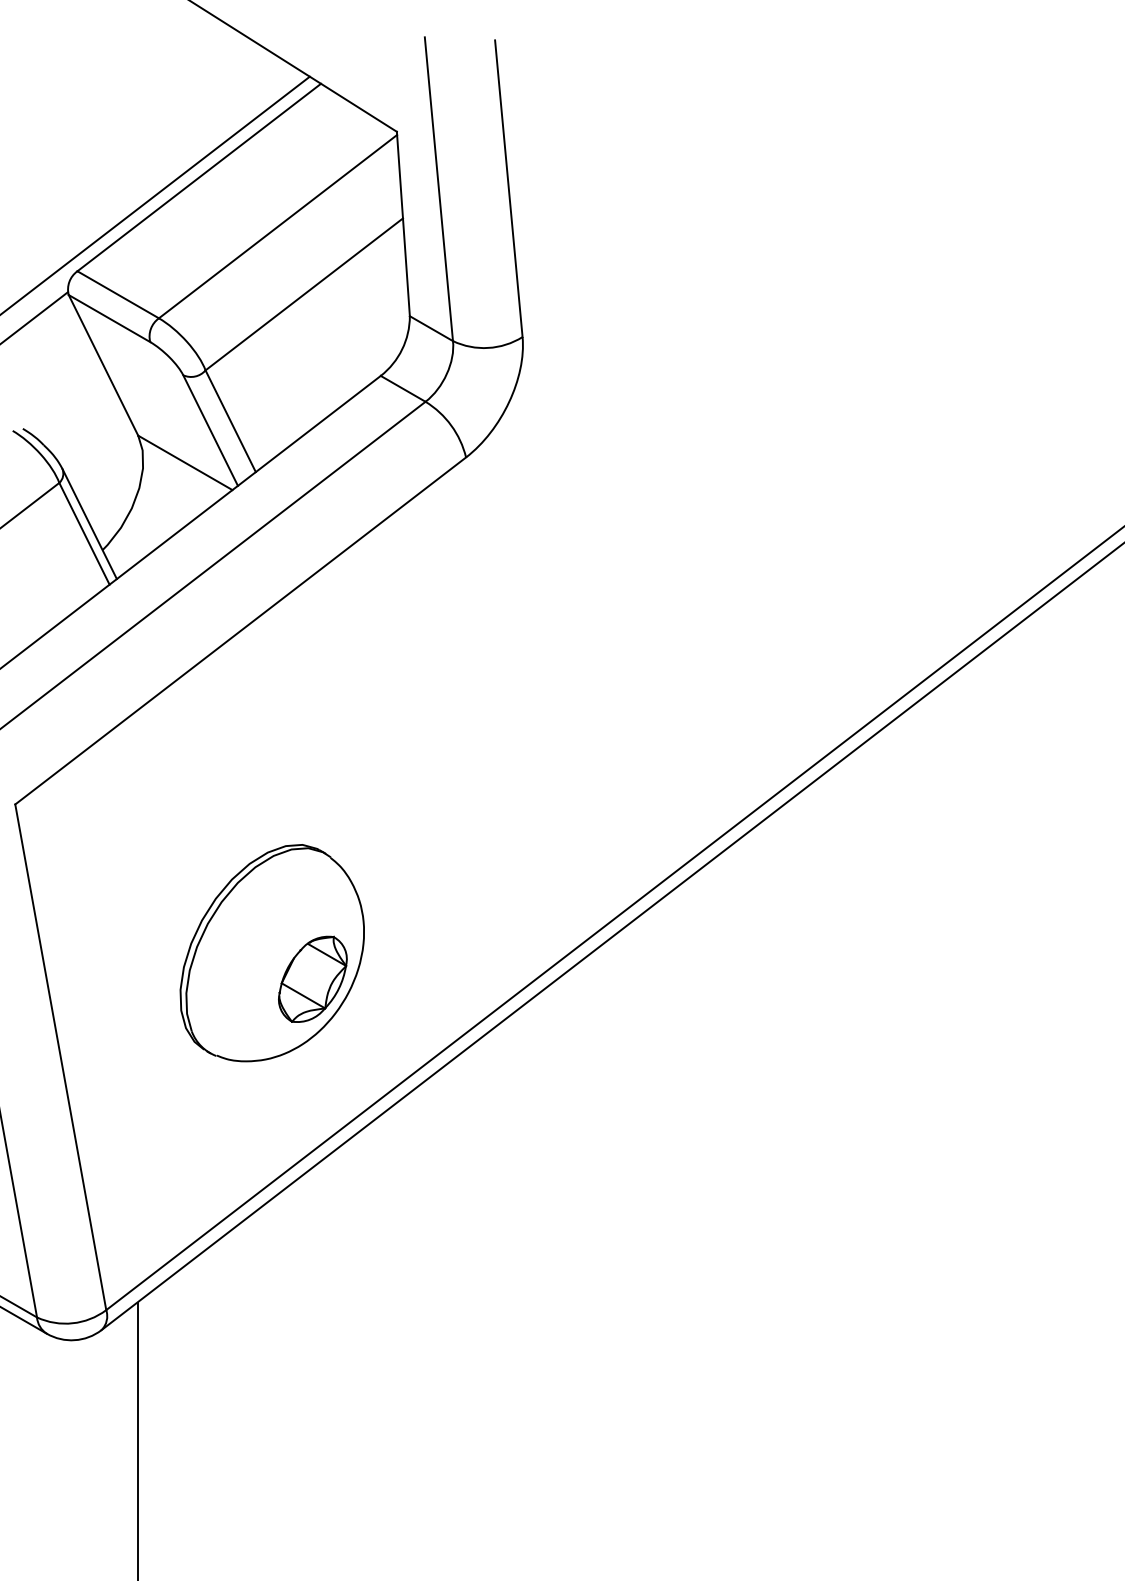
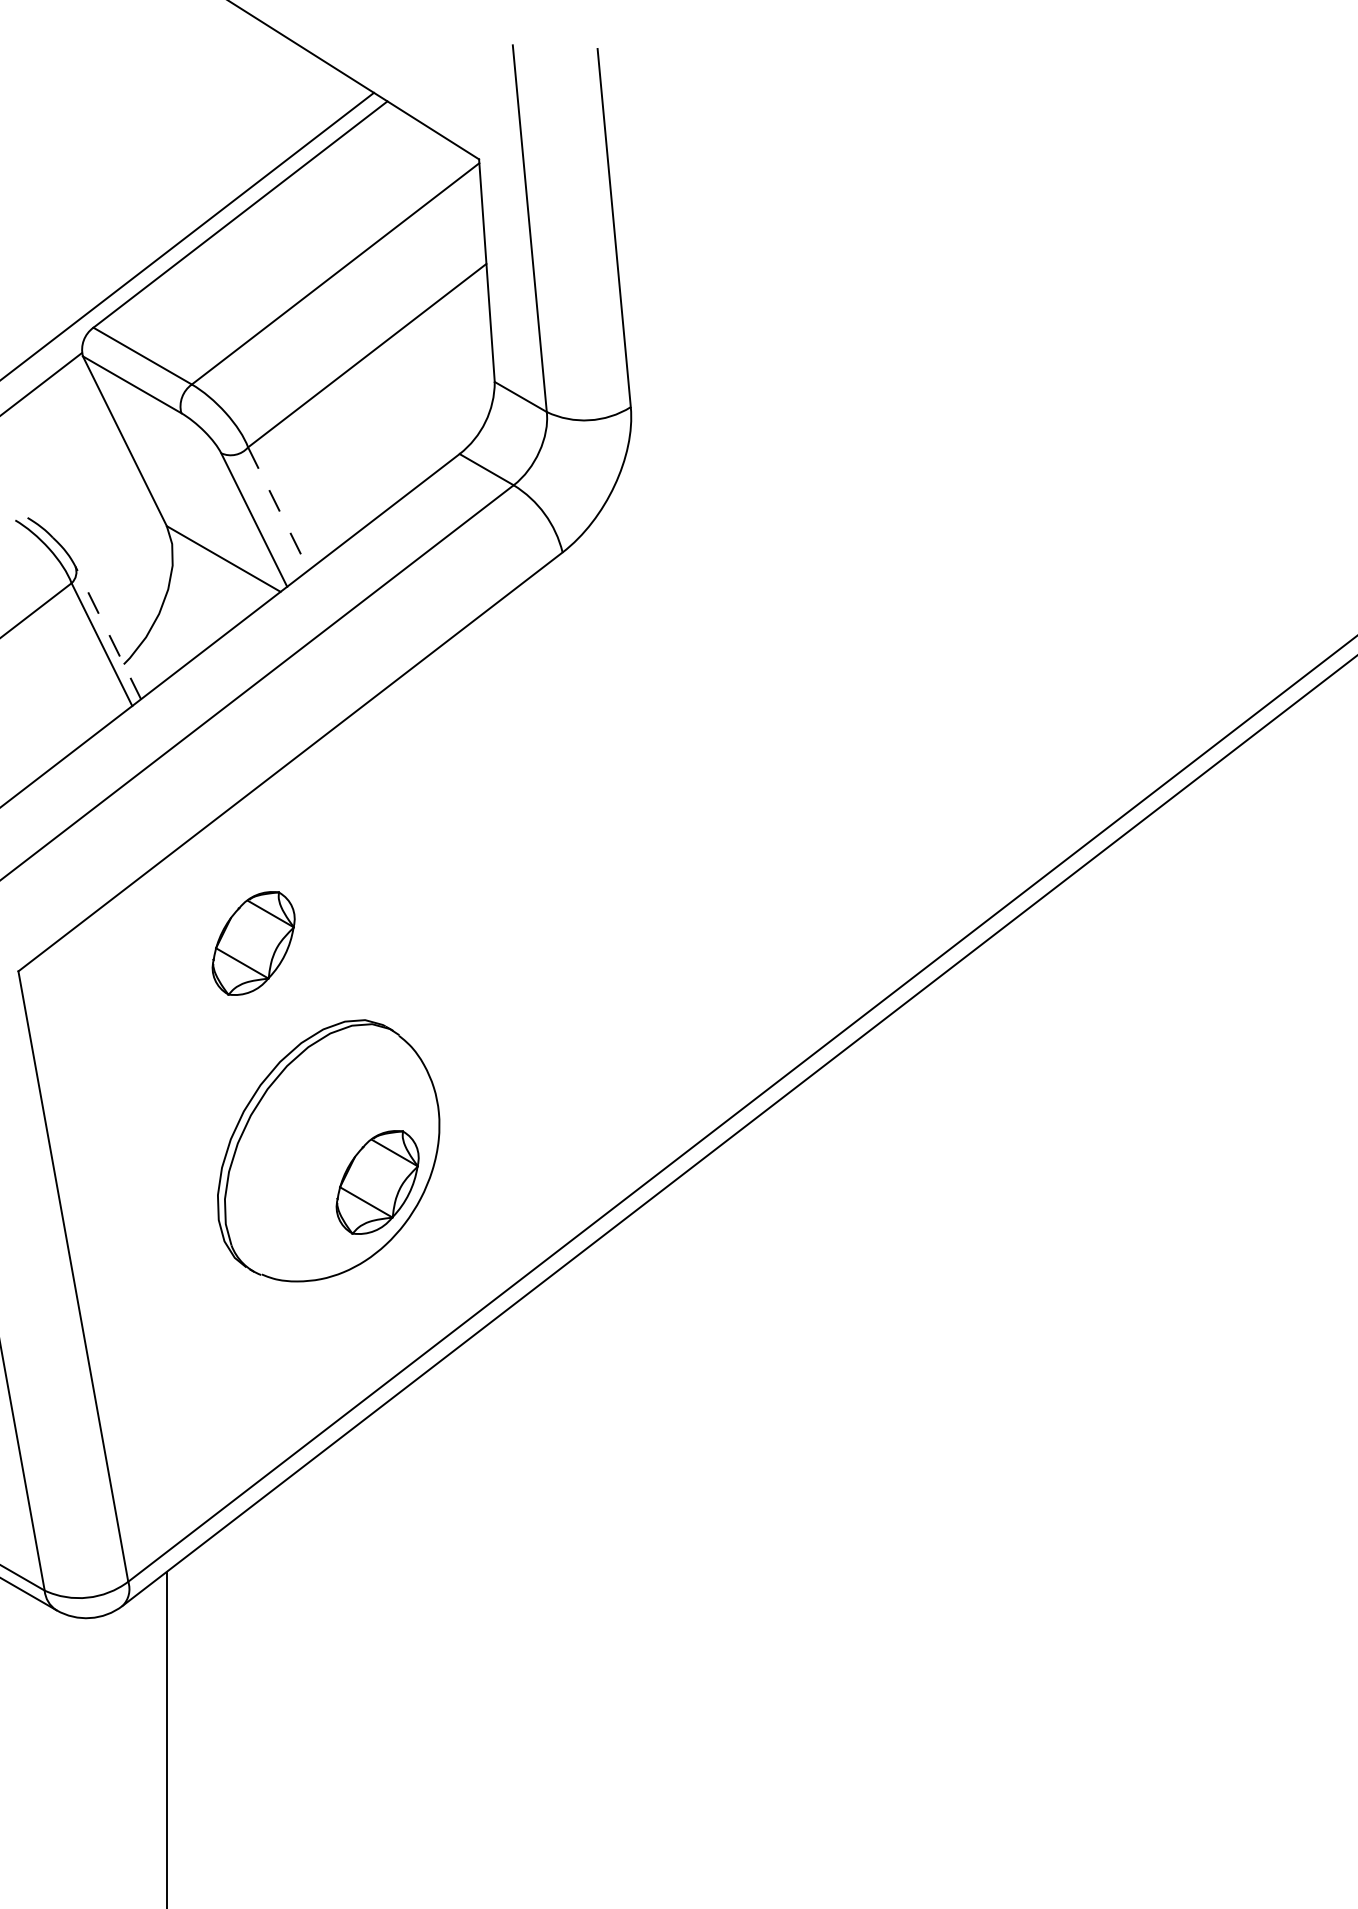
line: (230, 421) -> (278, 509), solid -> dashed
line: (89, 523) -> (108, 632), solid -> dashed
part: (210, 781) -> (253, 943), added

